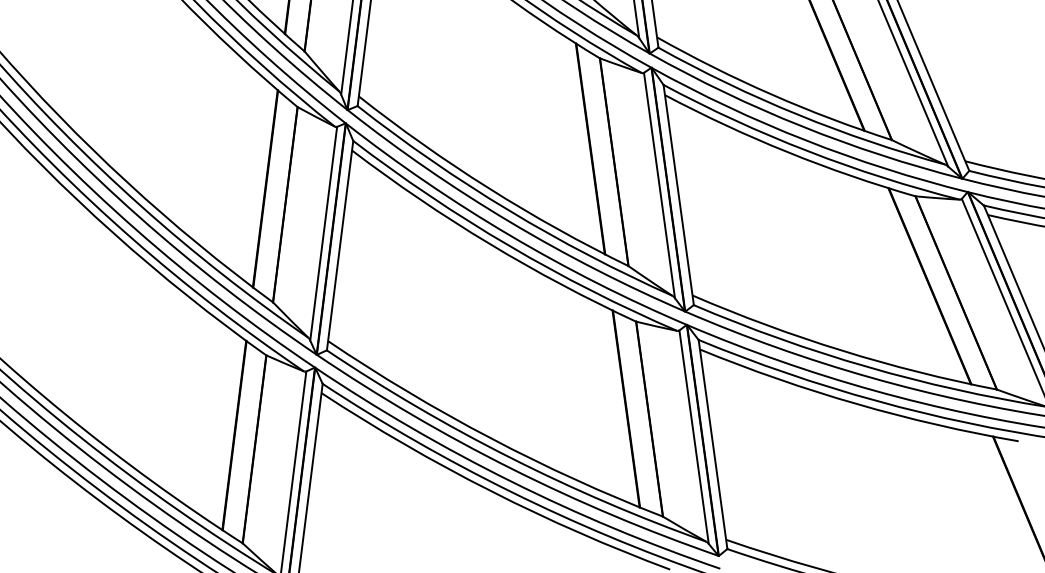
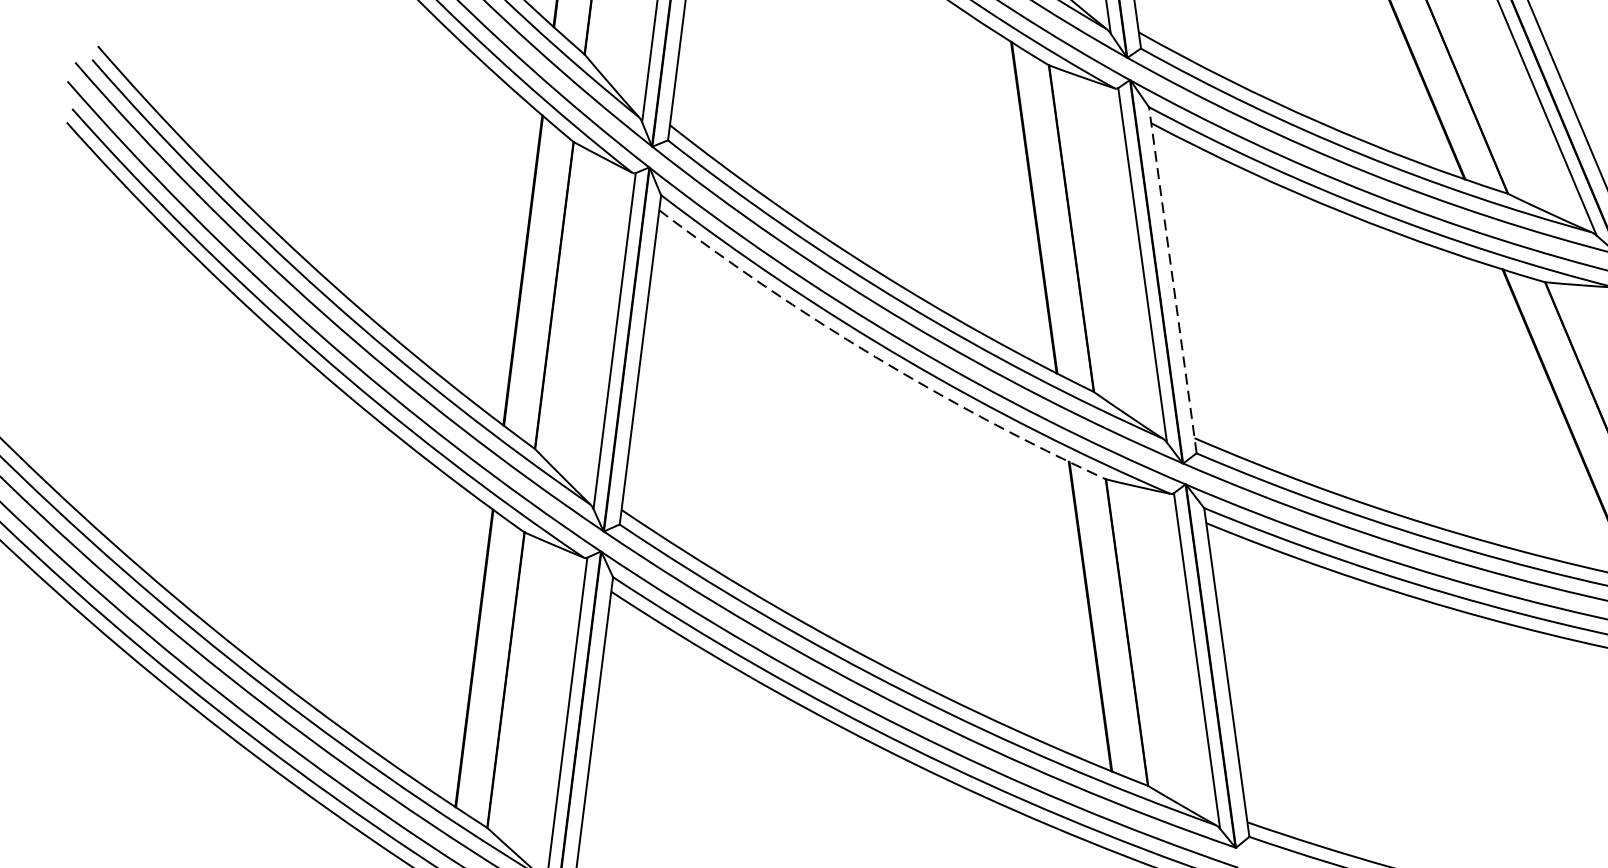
line: (678, 195) -> (1172, 280), solid -> dashed
arc: (489, 243) -> (875, 356), solid -> dashed

